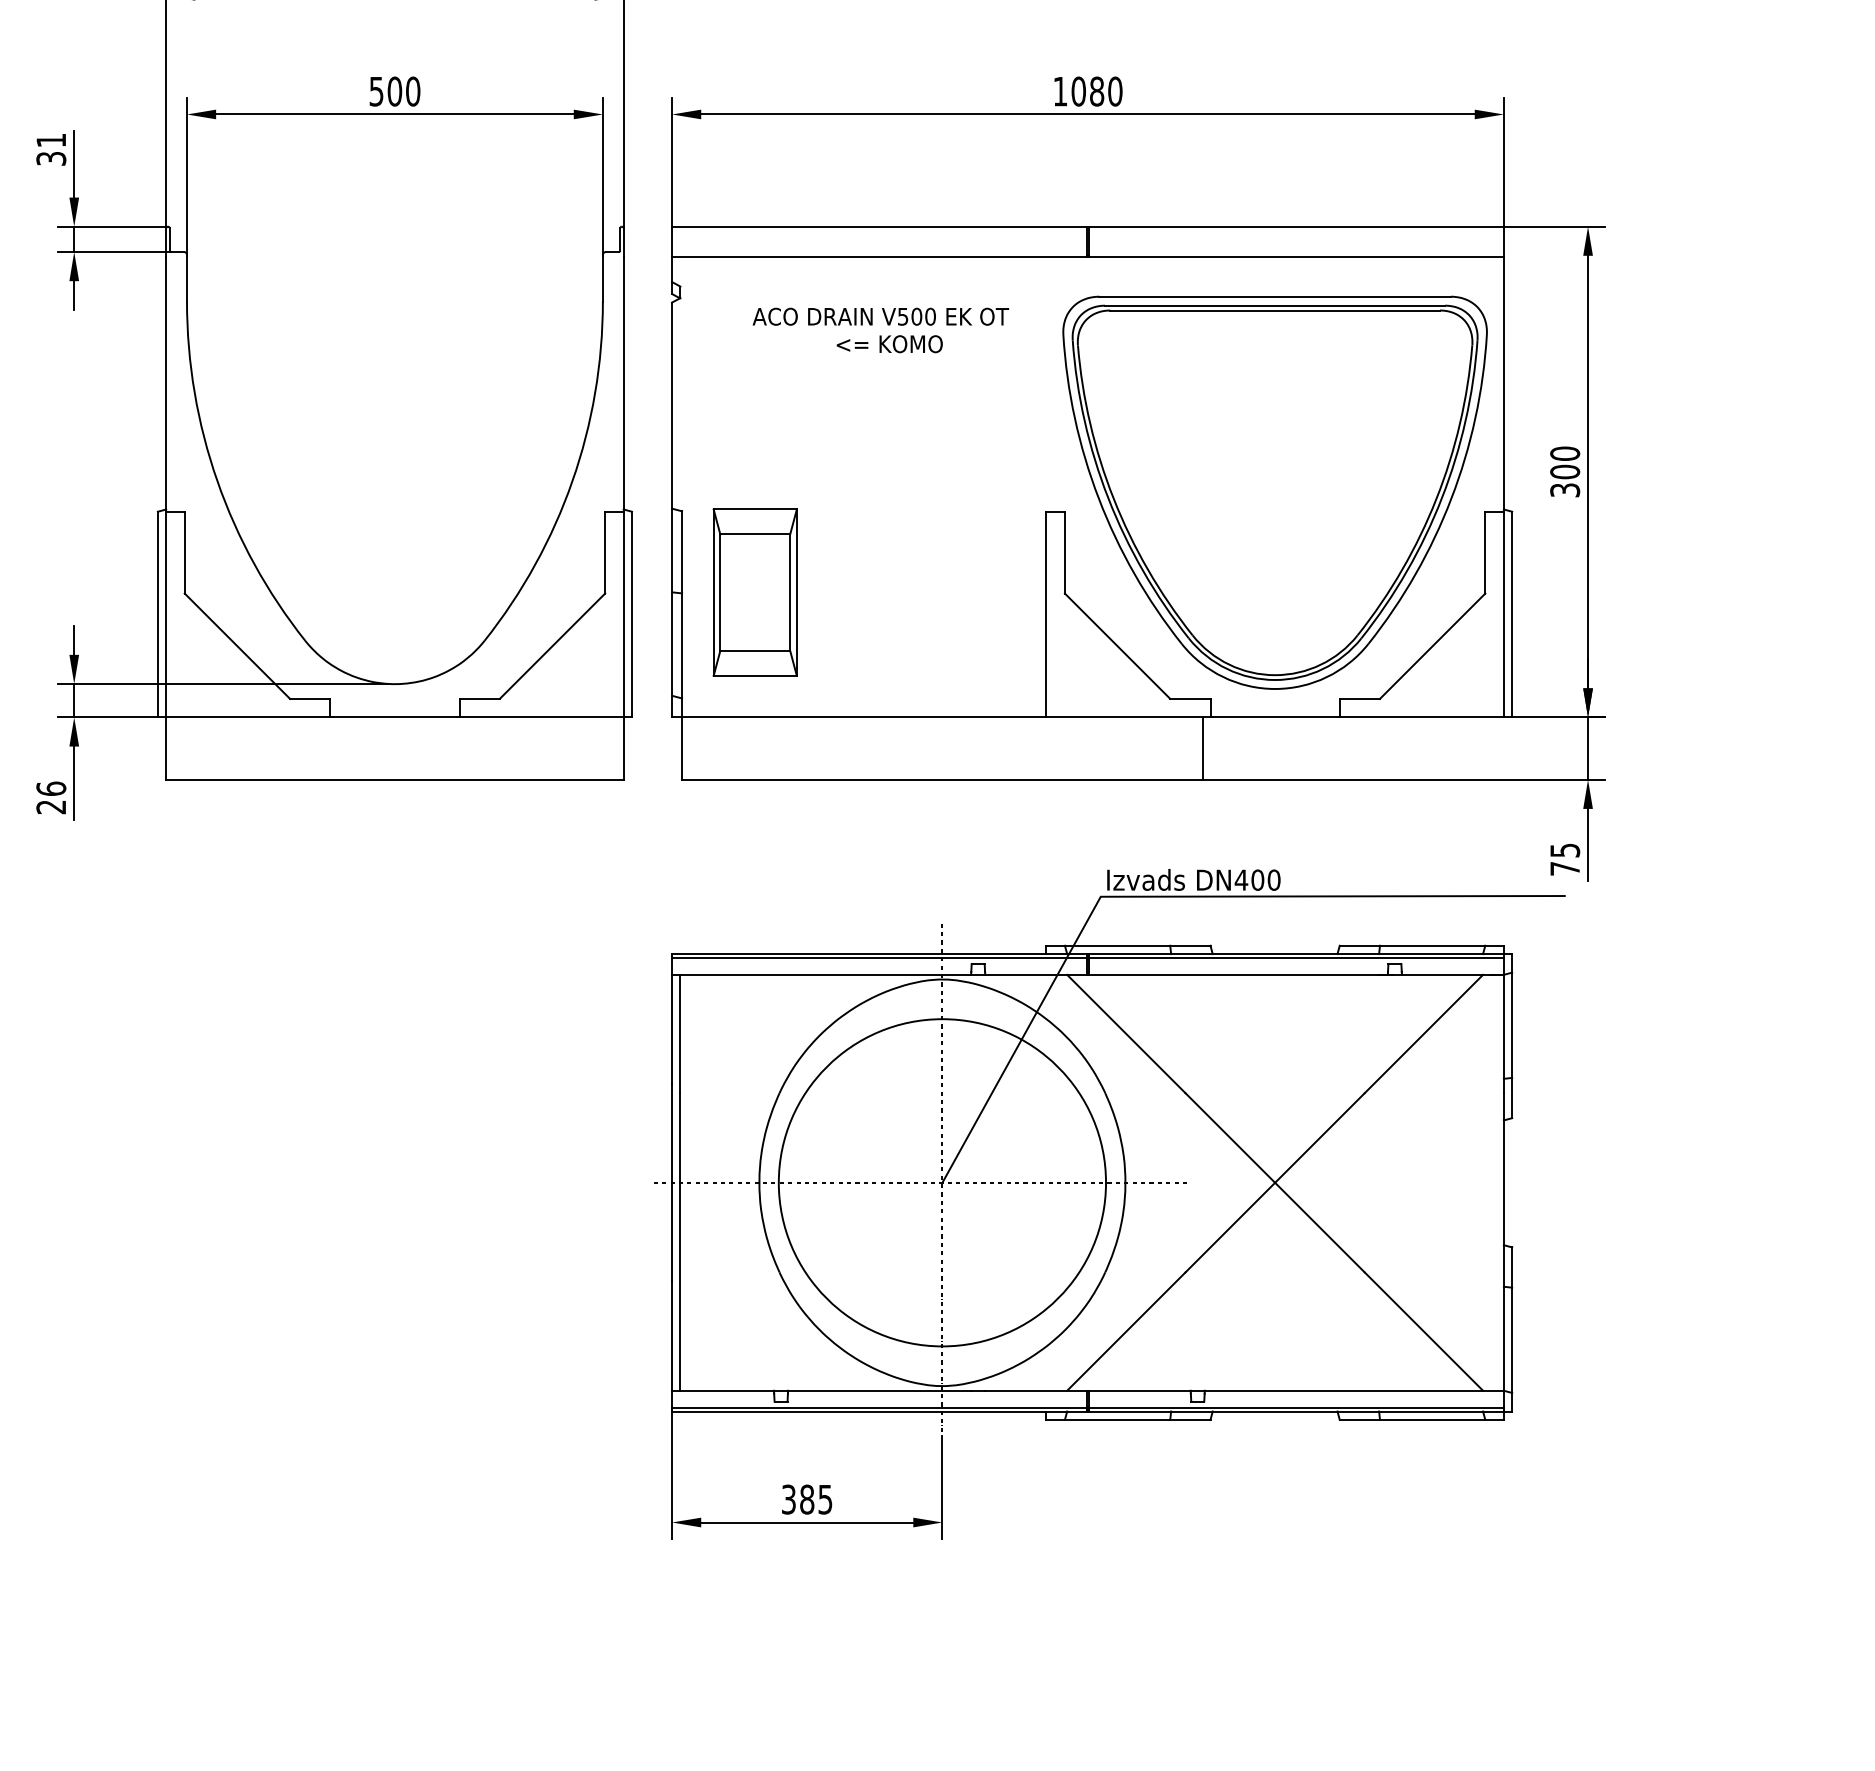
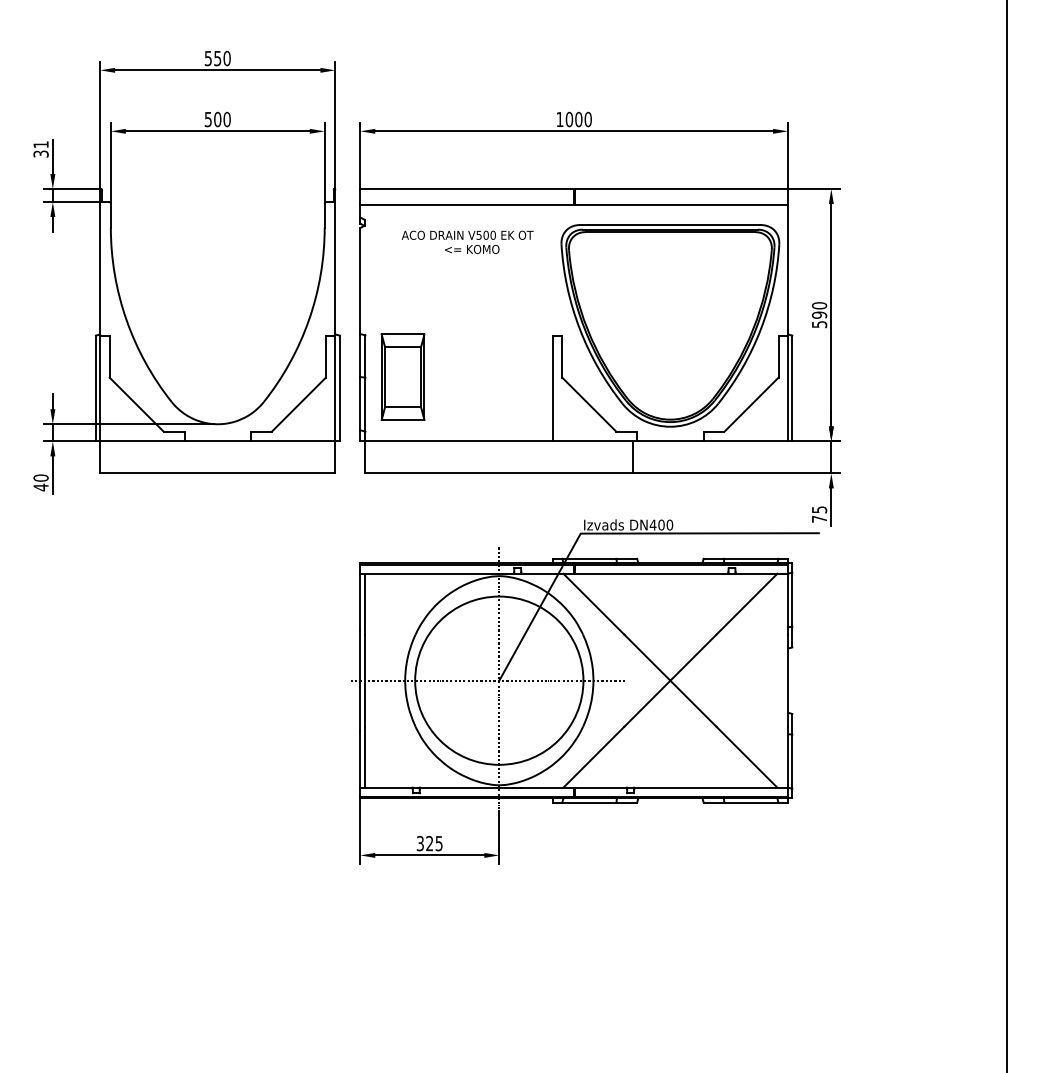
text: (1096, 91) -> (578, 119), 1080 -> 1000
text: (1565, 480) -> (819, 319), 300 -> 590
text: (50, 797) -> (40, 482), 26 -> 40
text: (806, 1499) -> (429, 843), 385 -> 325

